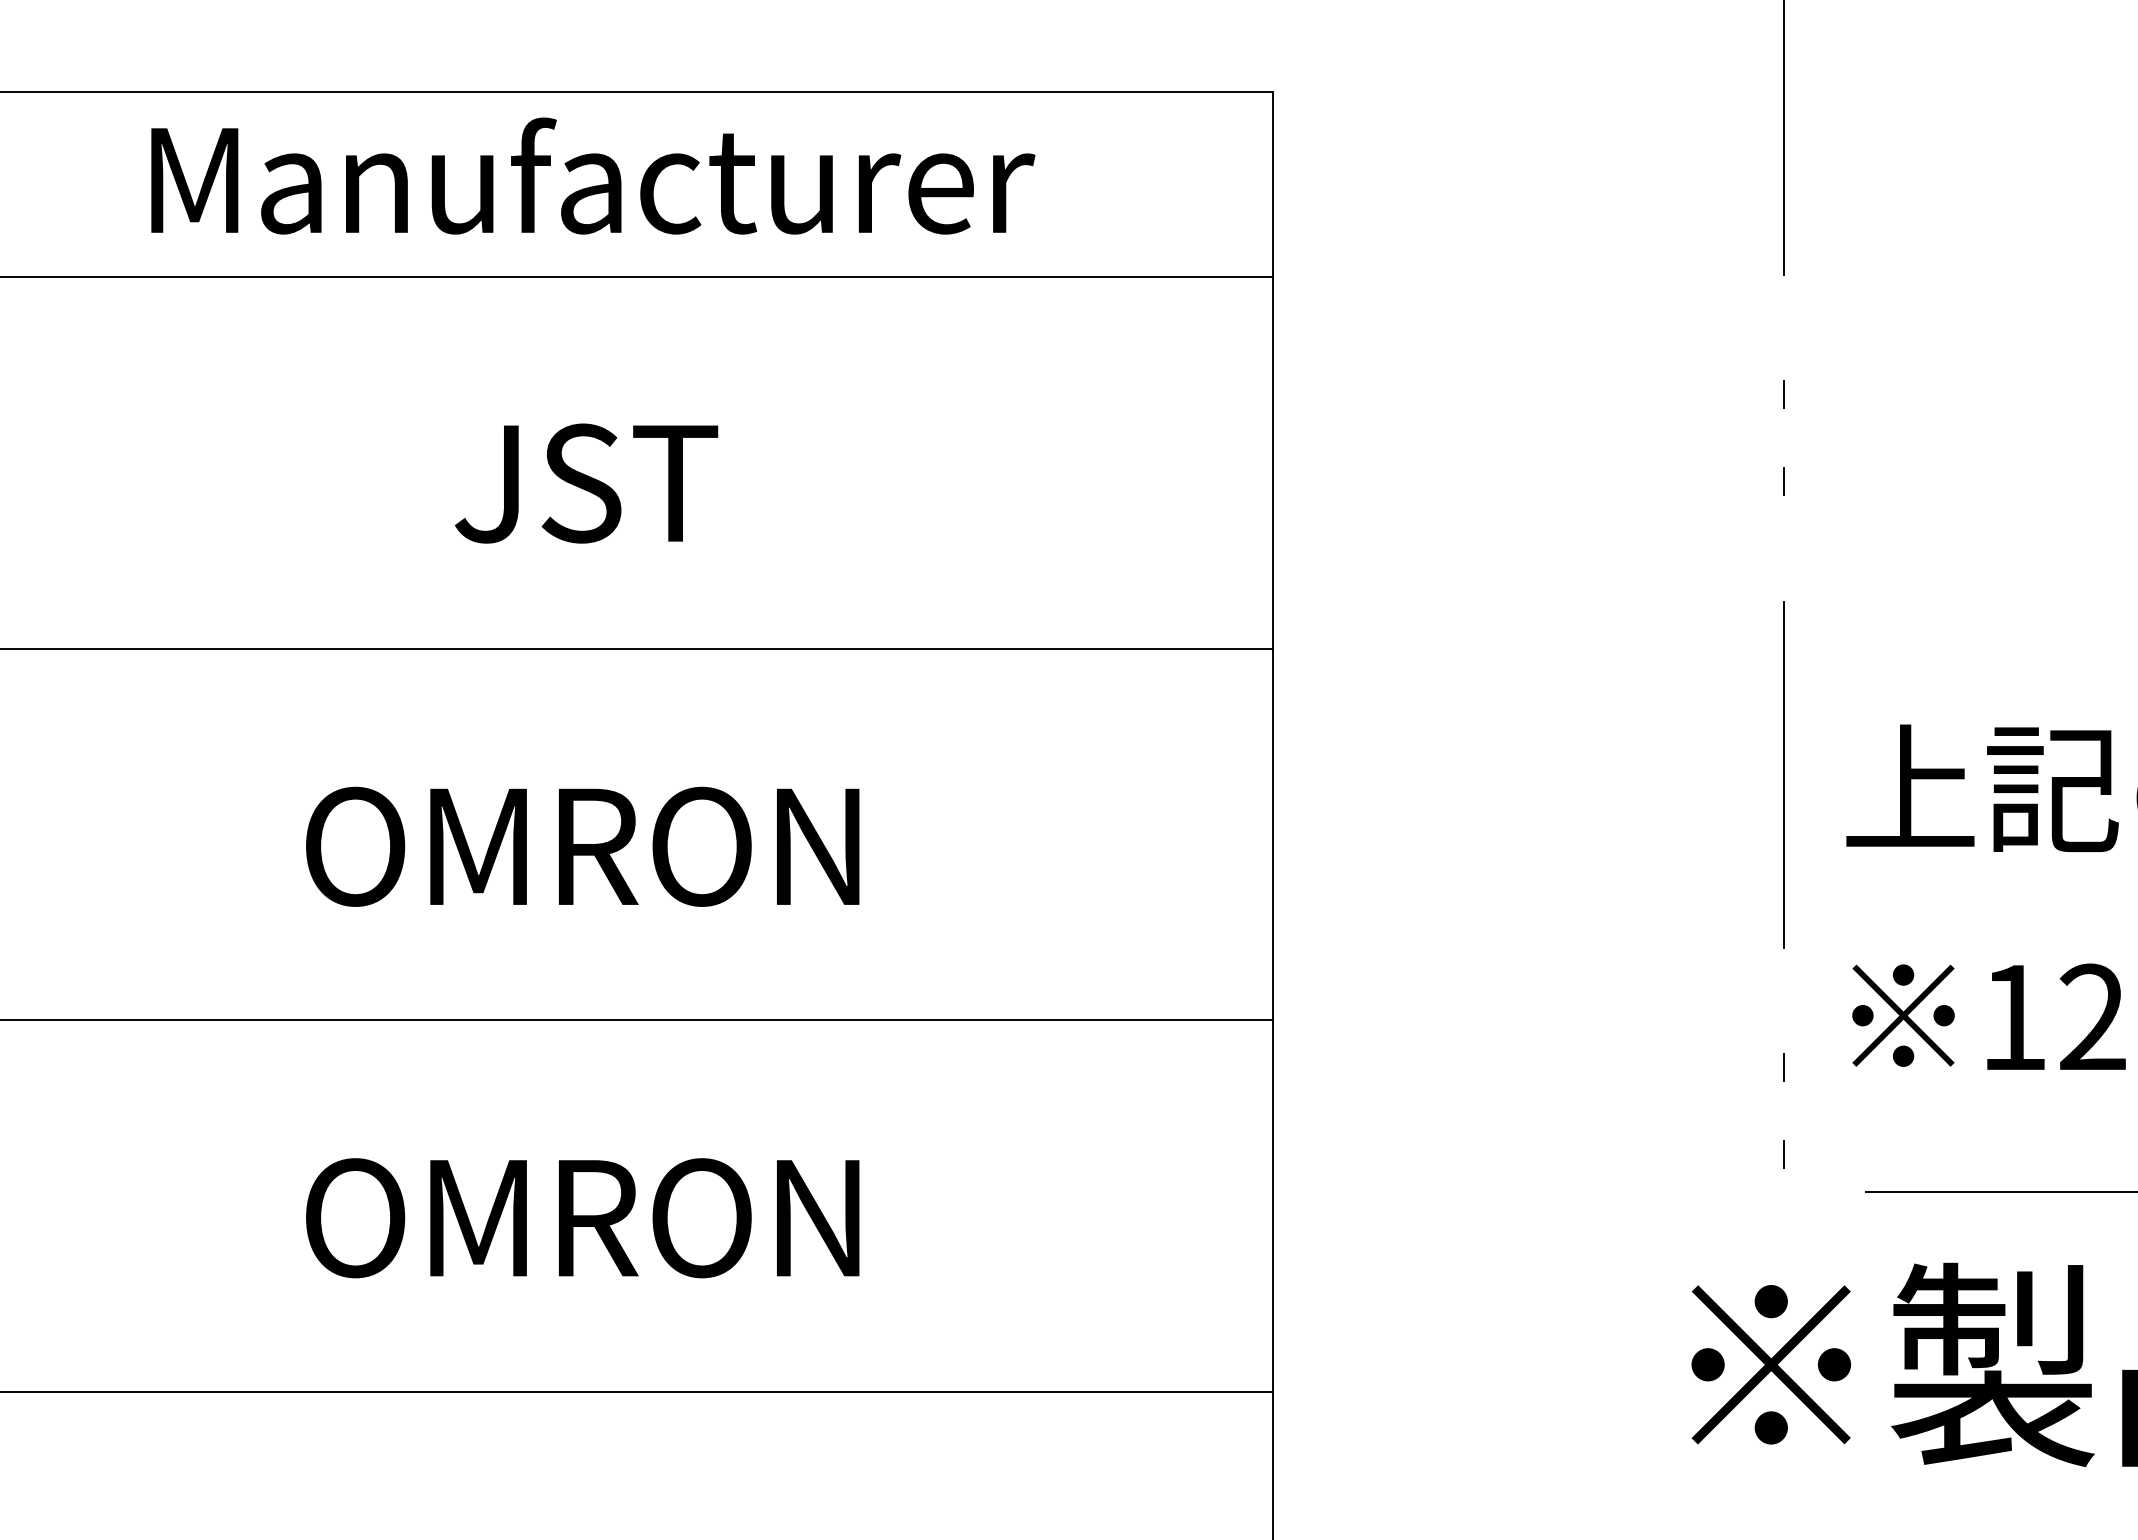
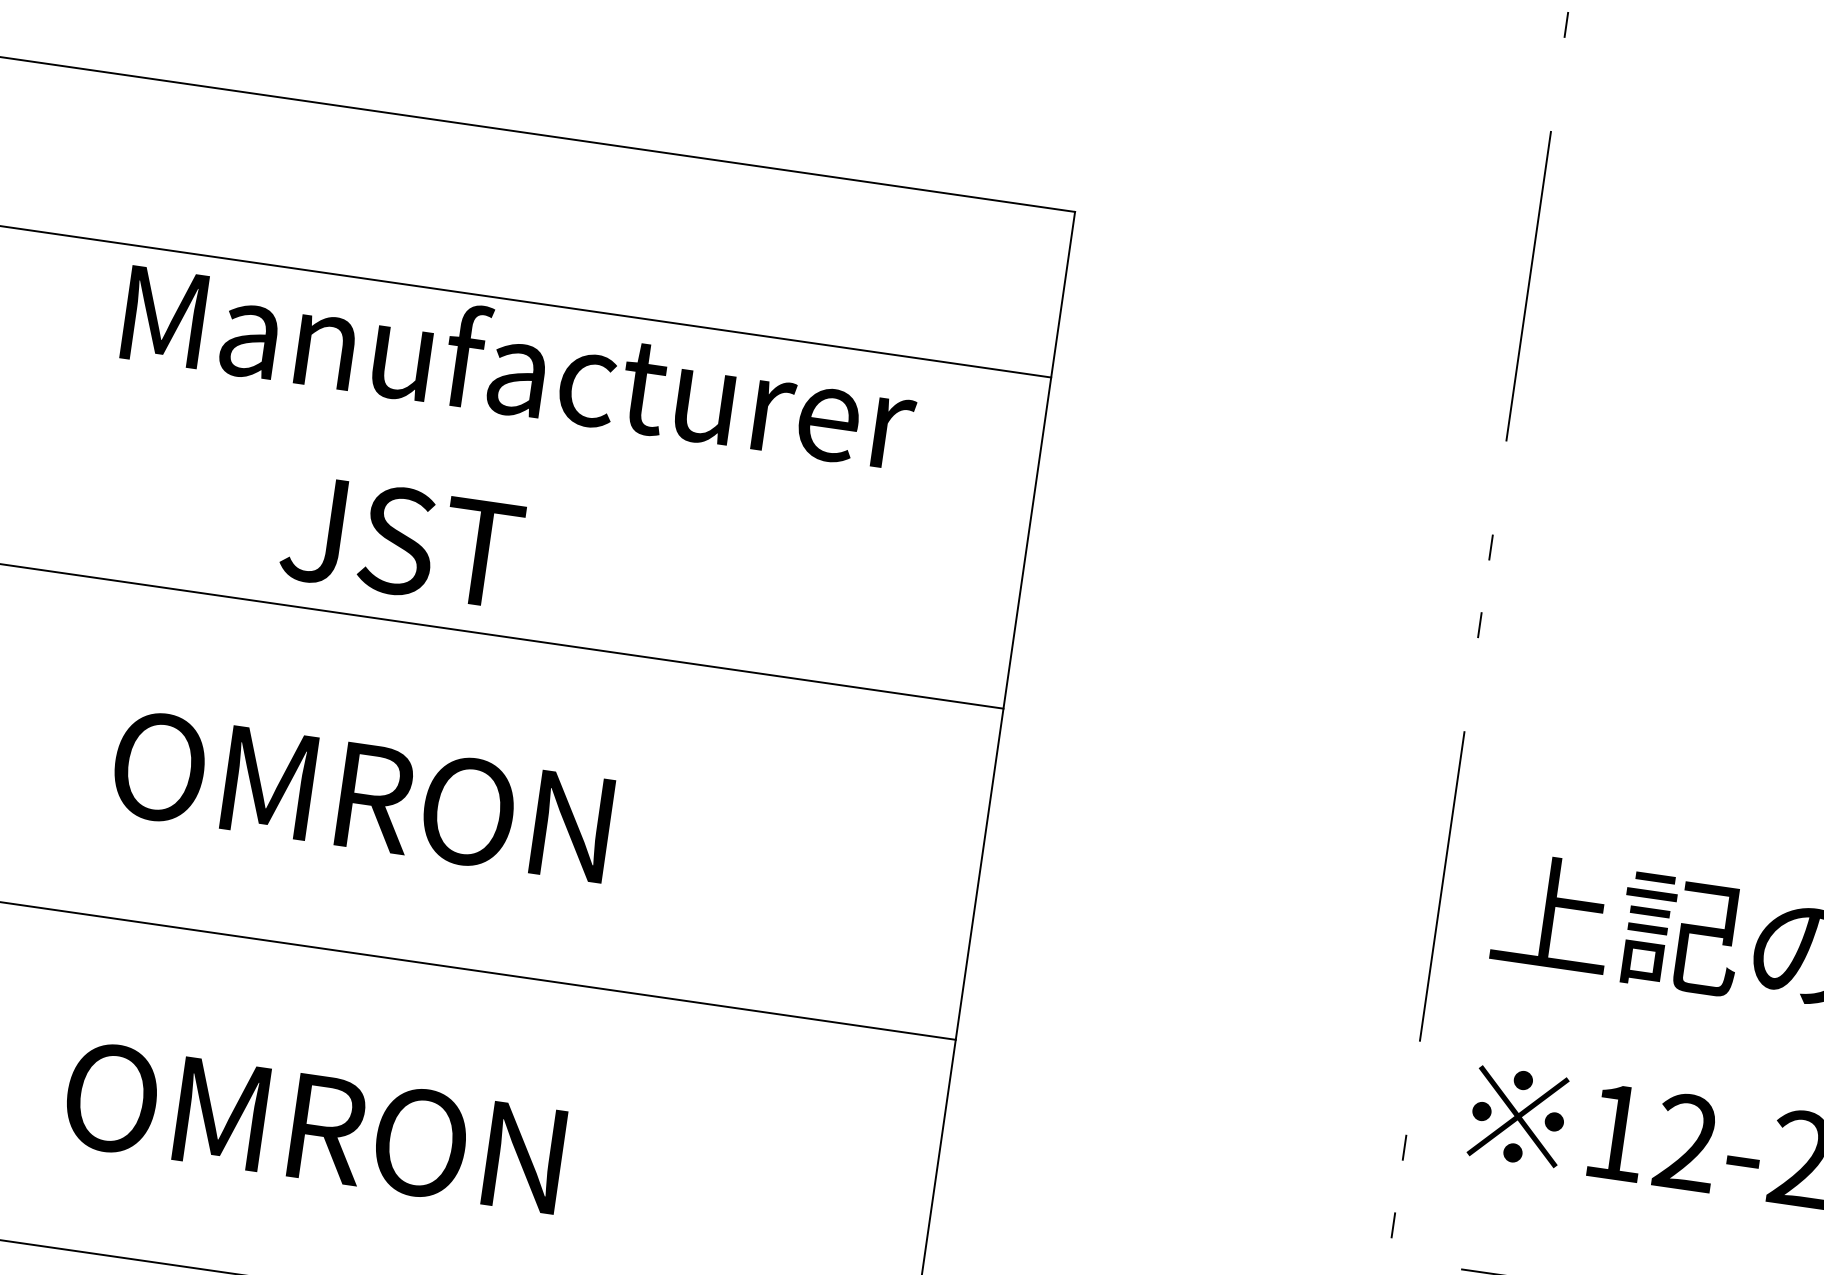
text: (593, 175) -> (520, 363), moved
text: (586, 483) -> (402, 541), moved

